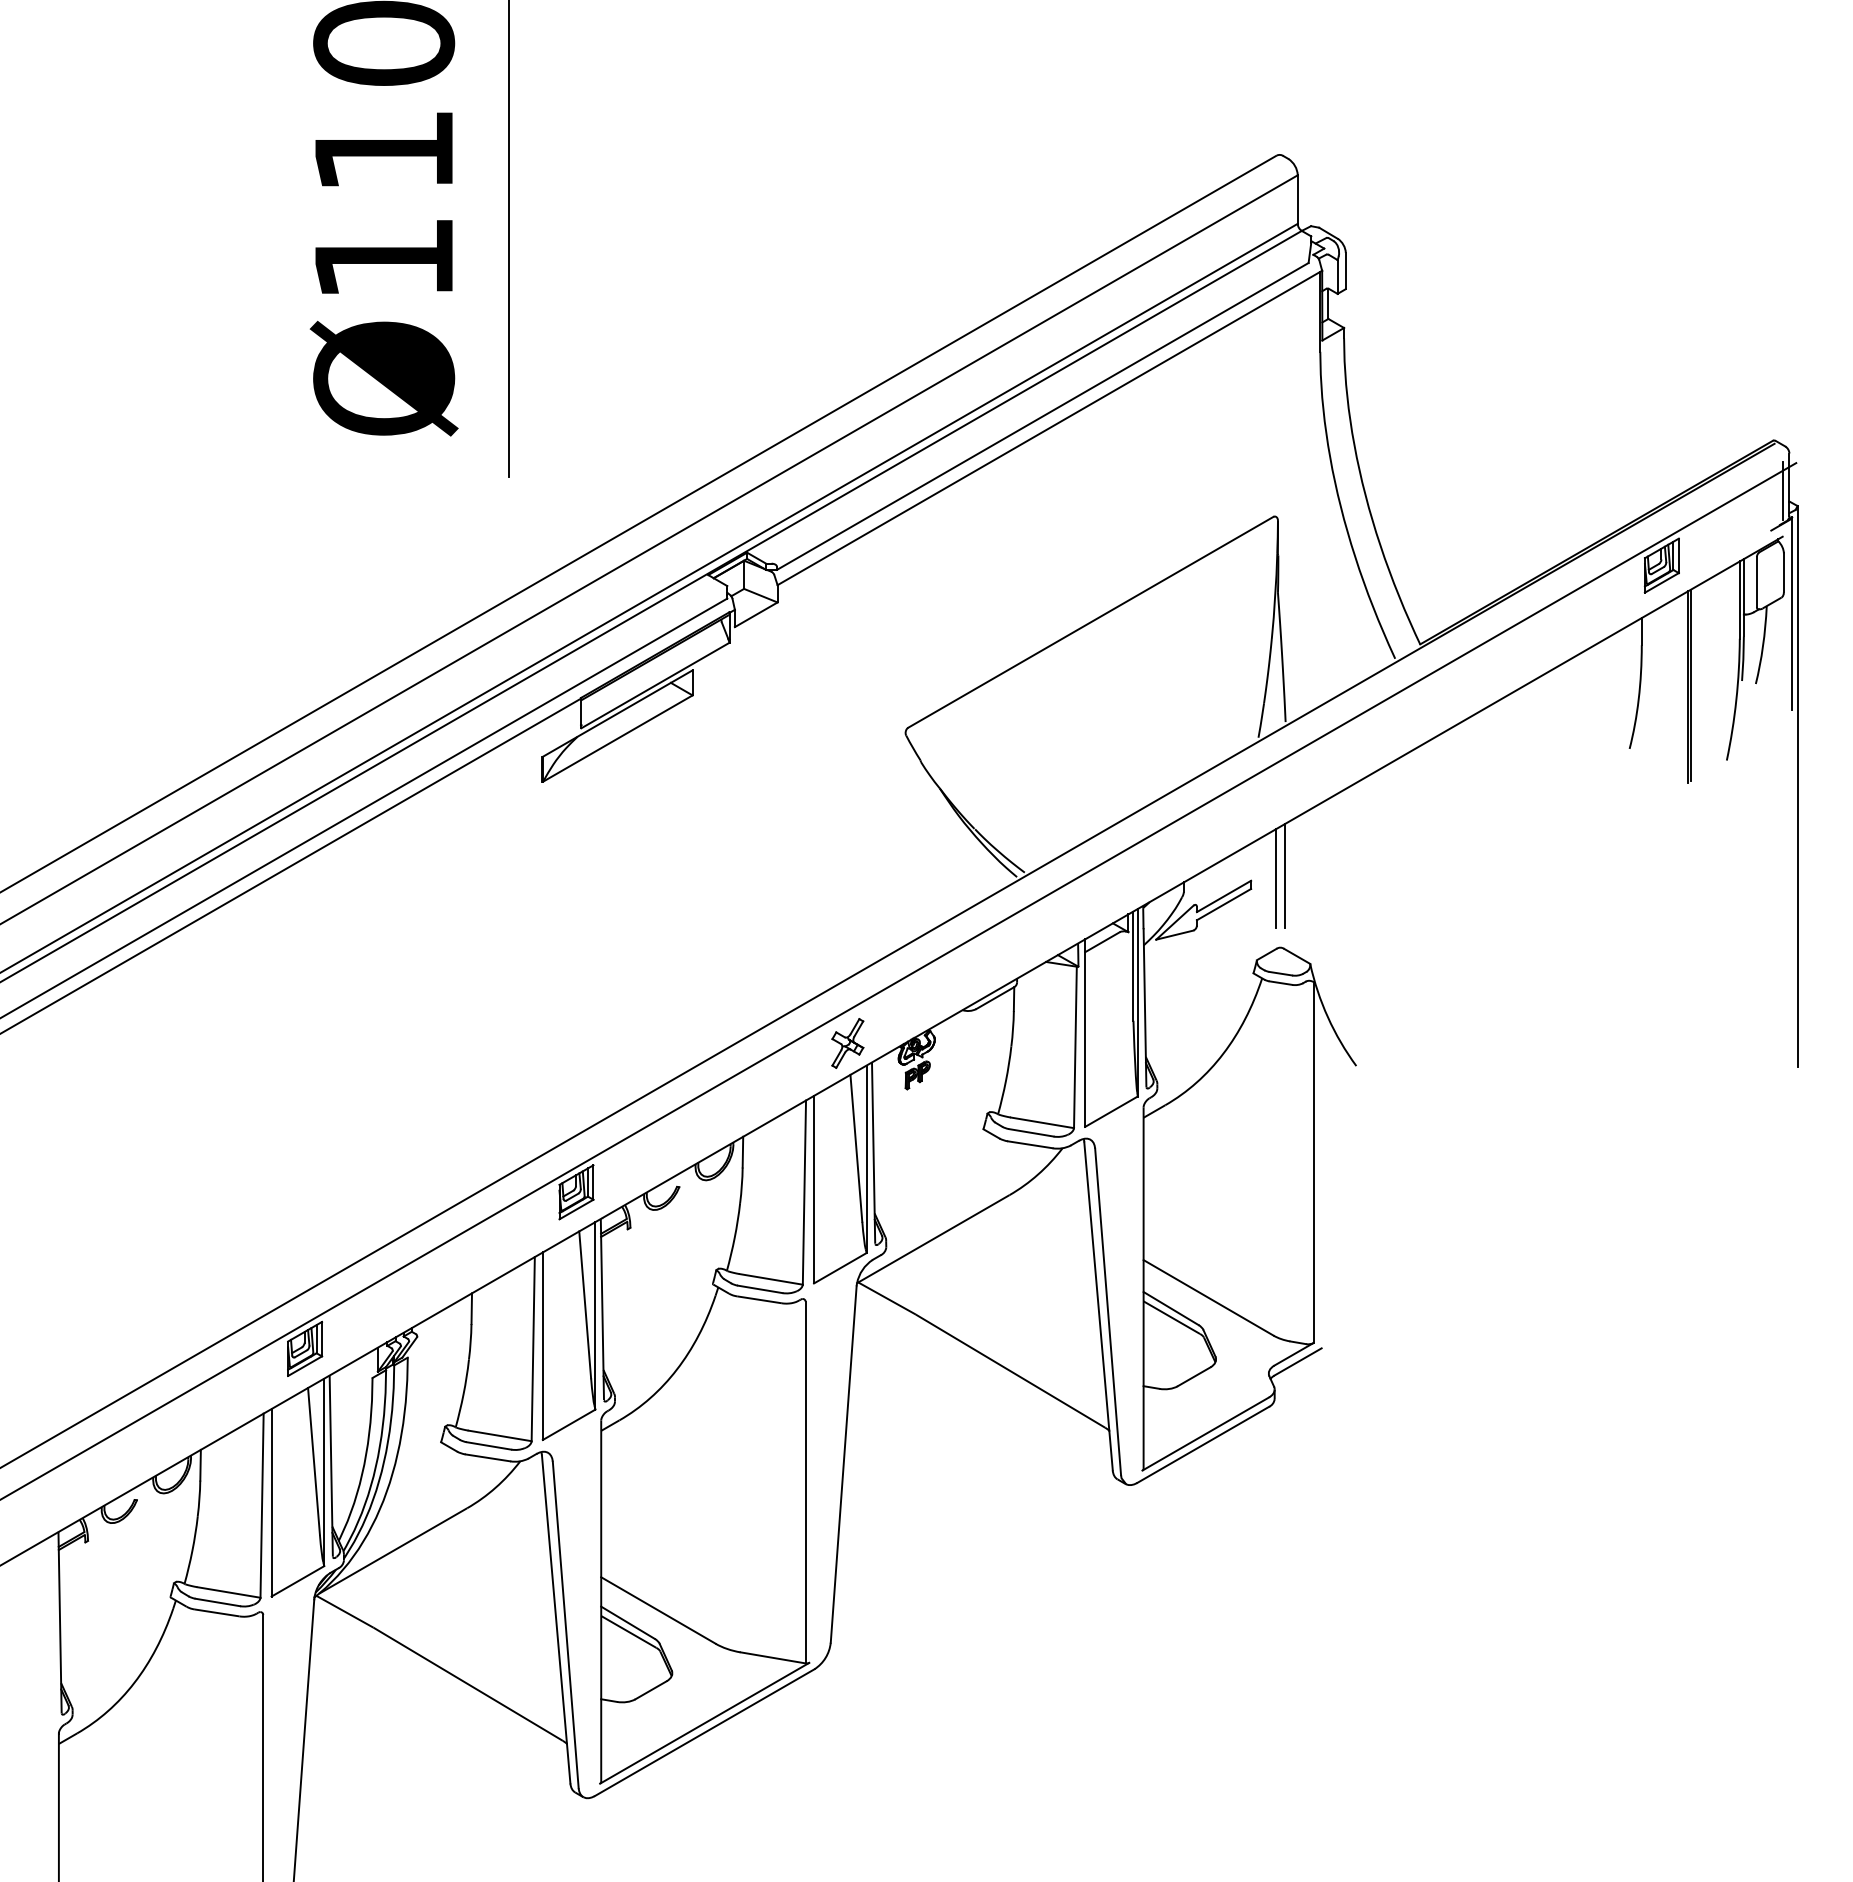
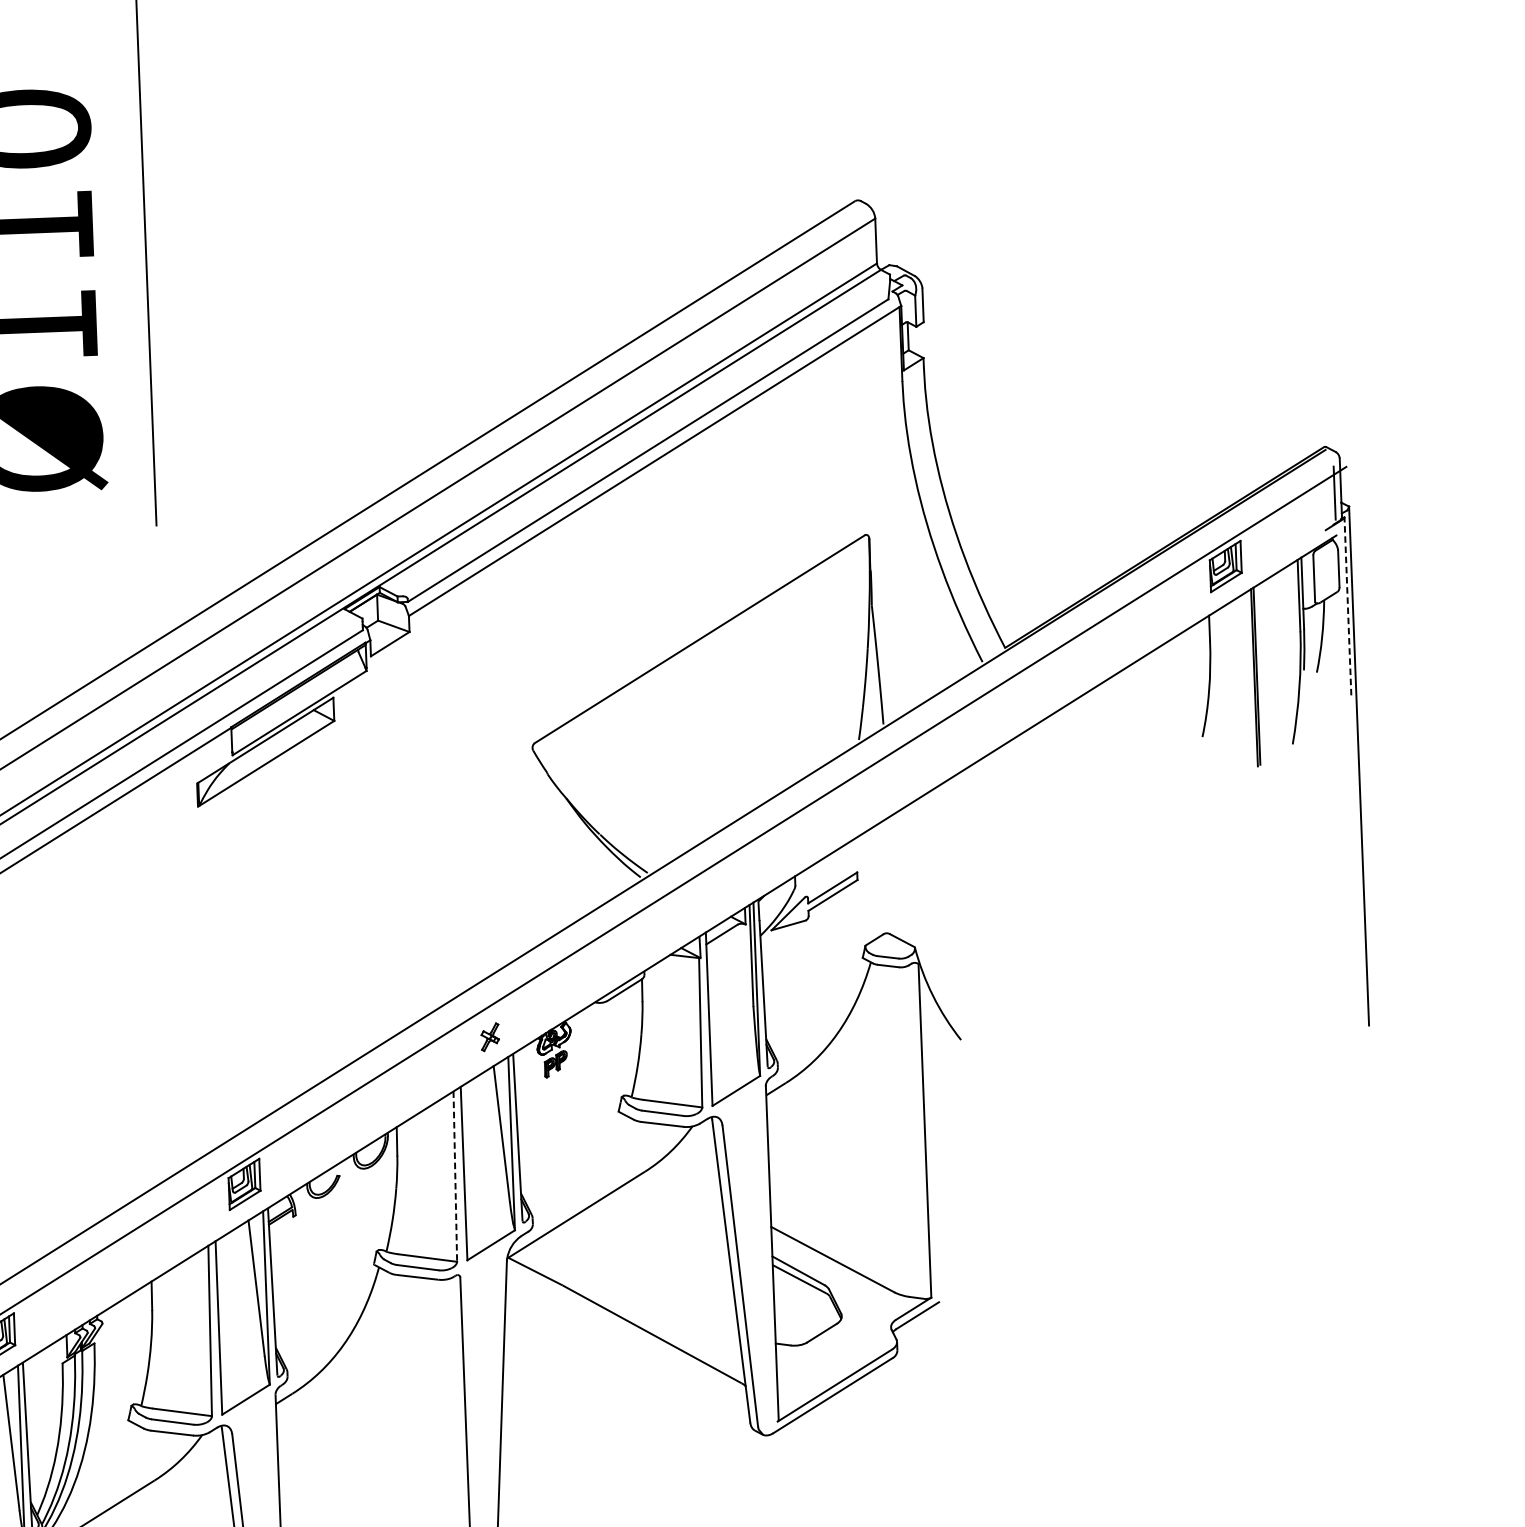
line: (1792, 613) -> (1348, 606), solid -> dashed
line: (1284, 875) -> (887, 866), removed
line: (1276, 878) -> (880, 869), removed
part: (847, 1043) -> (489, 1037), size x0.6
line: (804, 1193) -> (455, 1177), solid -> dashed

